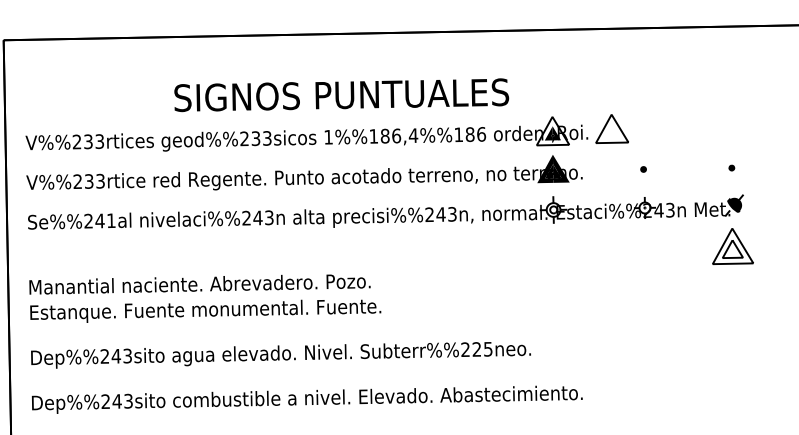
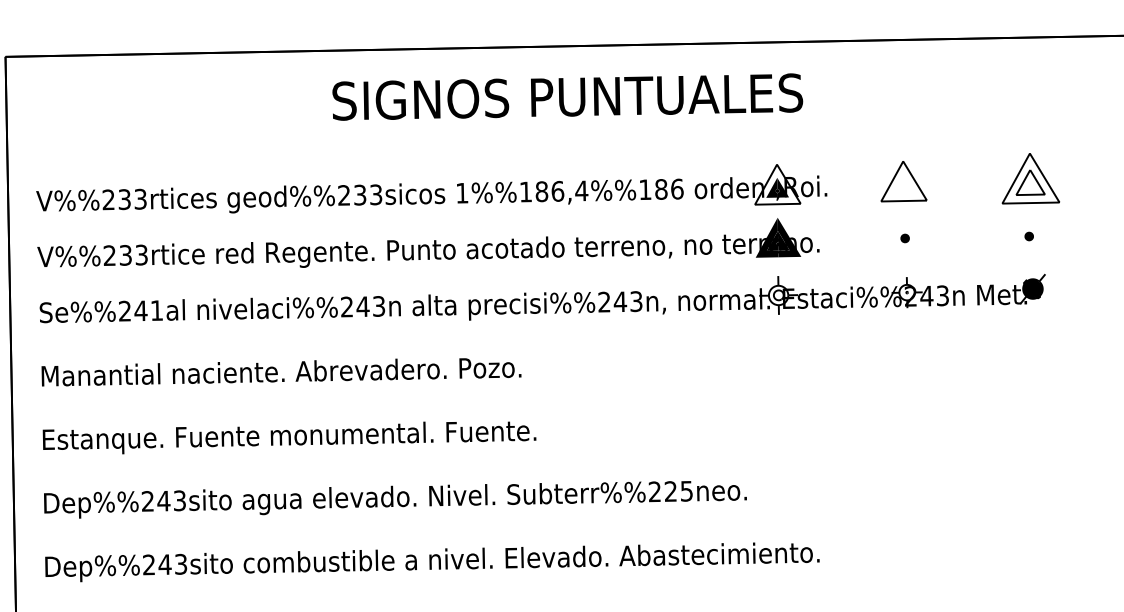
text: (341, 94) -> (567, 96), moved
part: (611, 128) -> (903, 181), moved
fill: (732, 207) -> (1029, 291), added
part: (732, 246) -> (1030, 178), moved
text: (199, 284) -> (281, 372), moved

